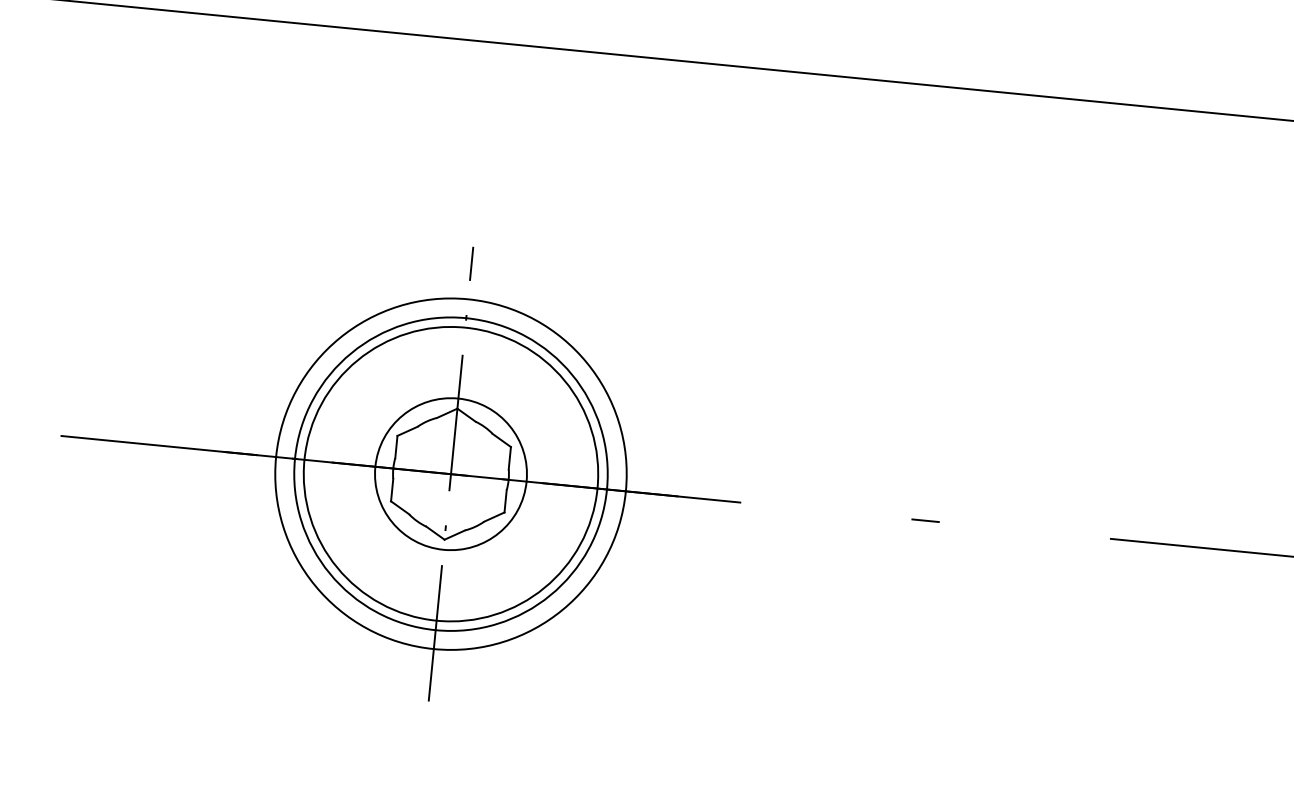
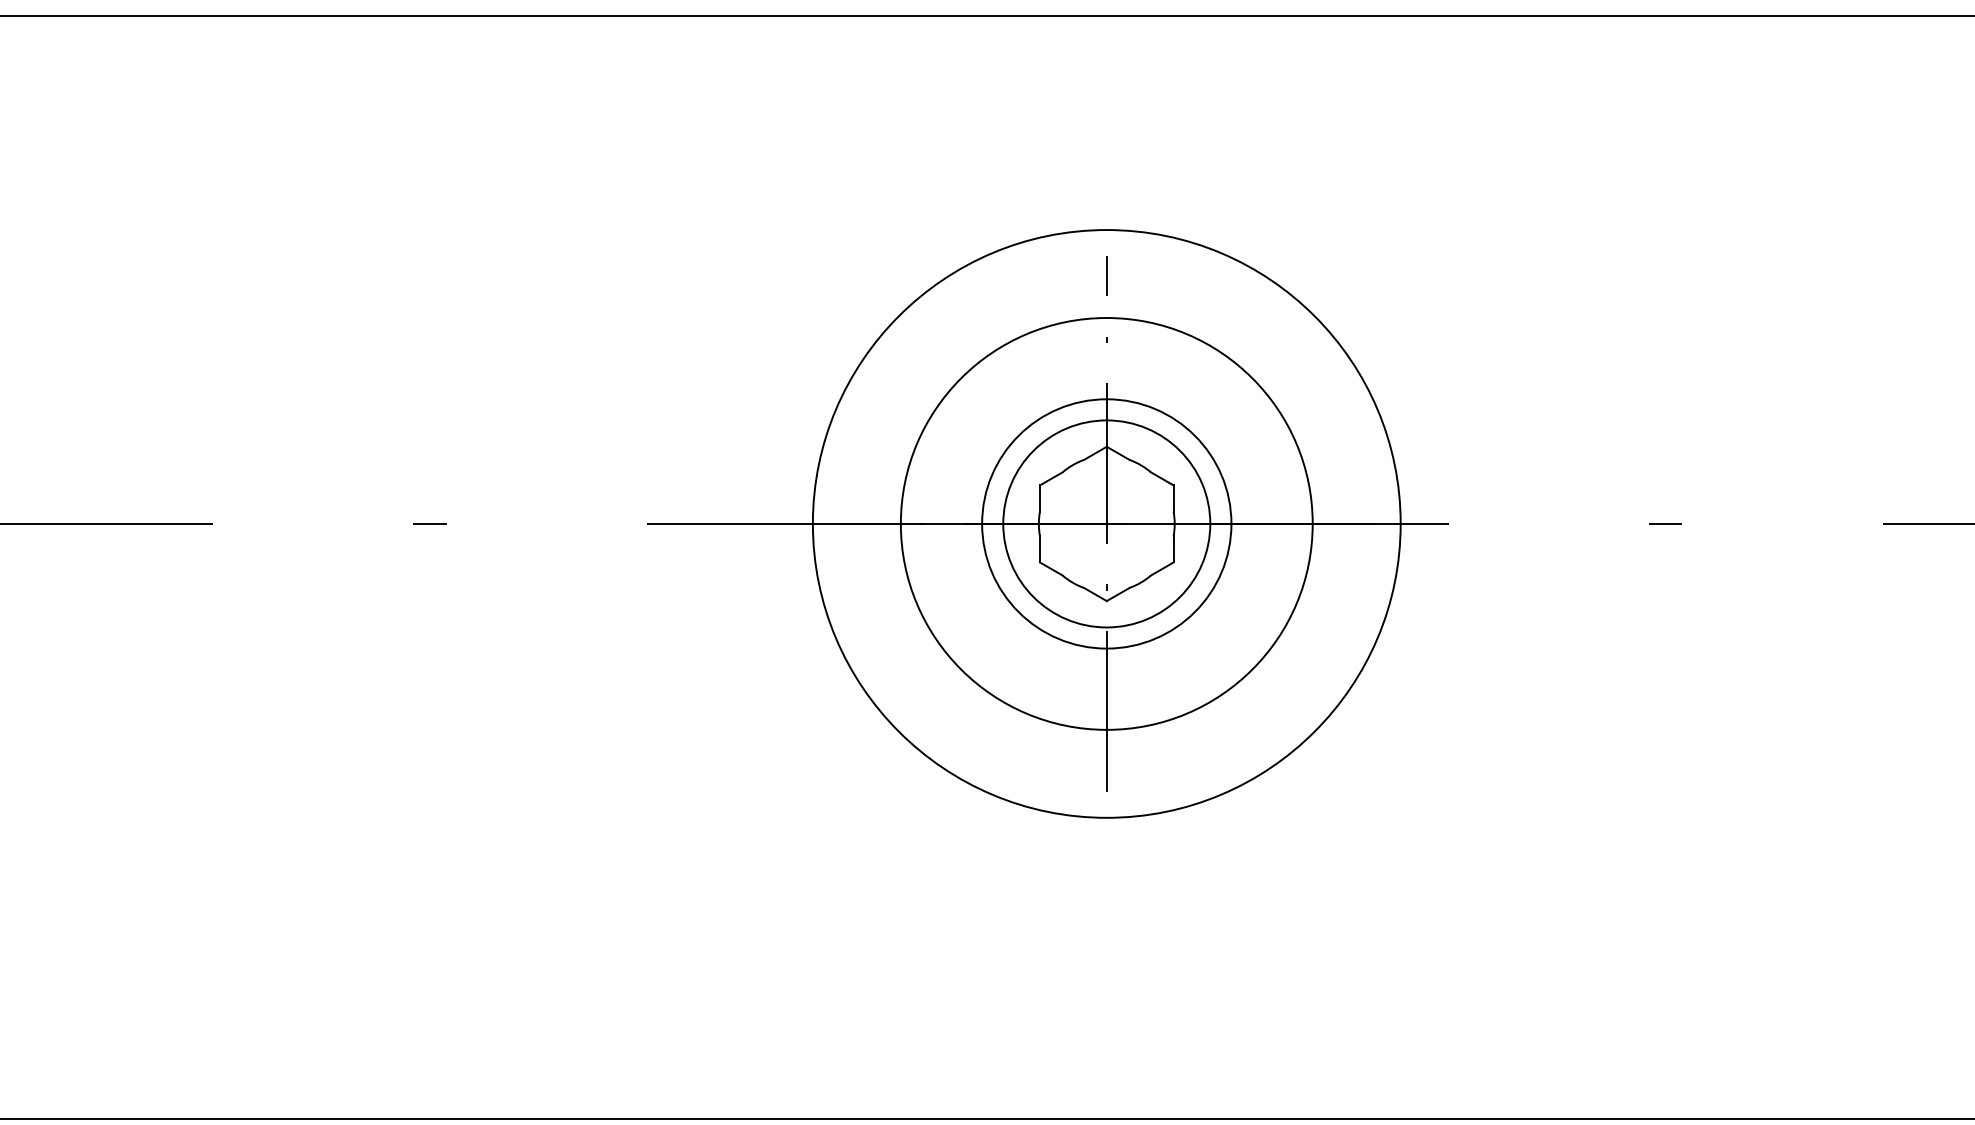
circle: (450, 473) -> (1106, 523), size x0.6
circle: (450, 473) -> (1106, 523), size x1.4
circle: (450, 473) -> (1106, 523), size x1.6

